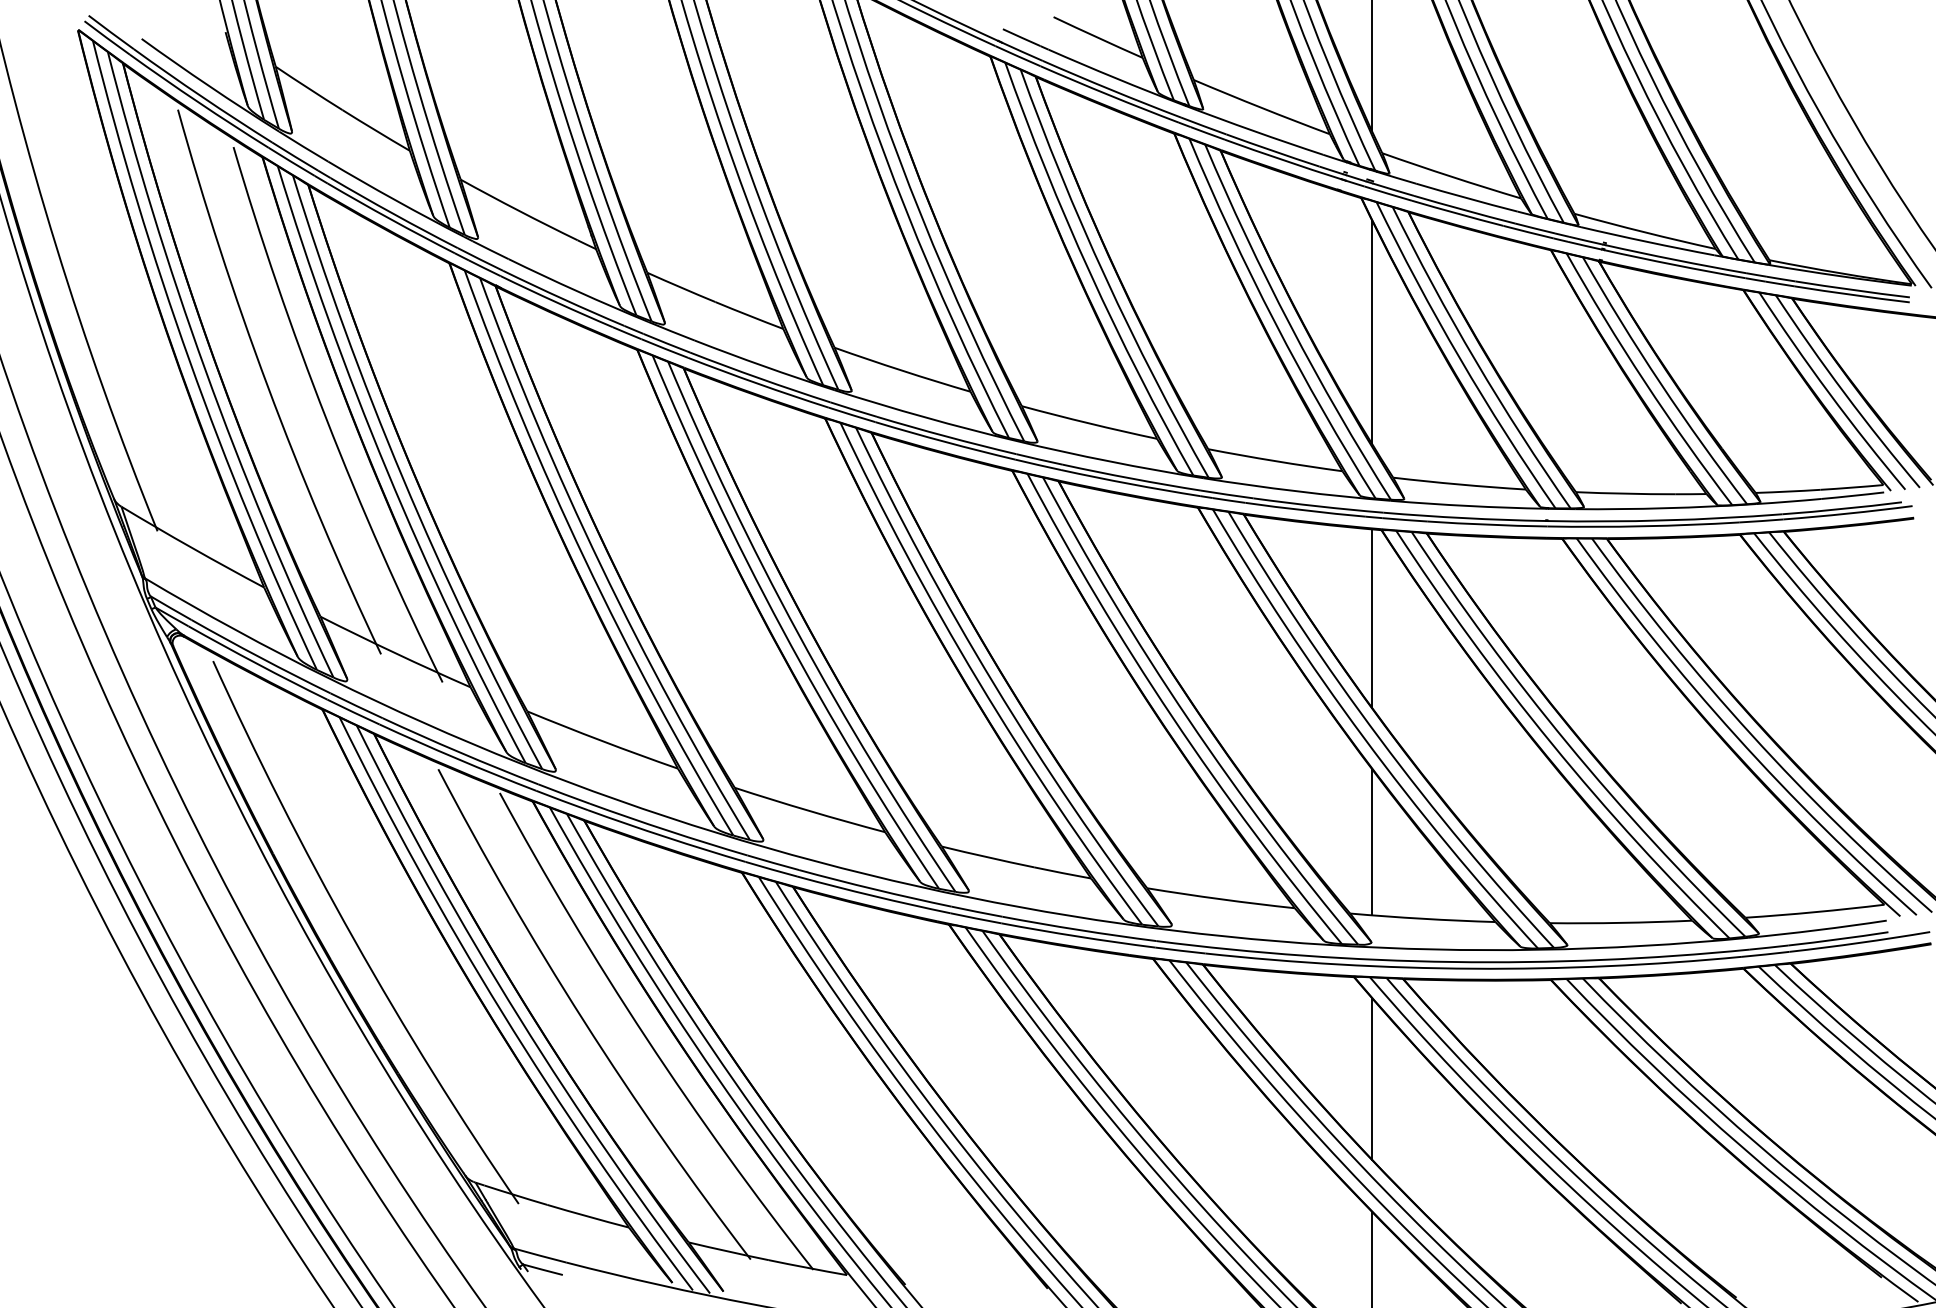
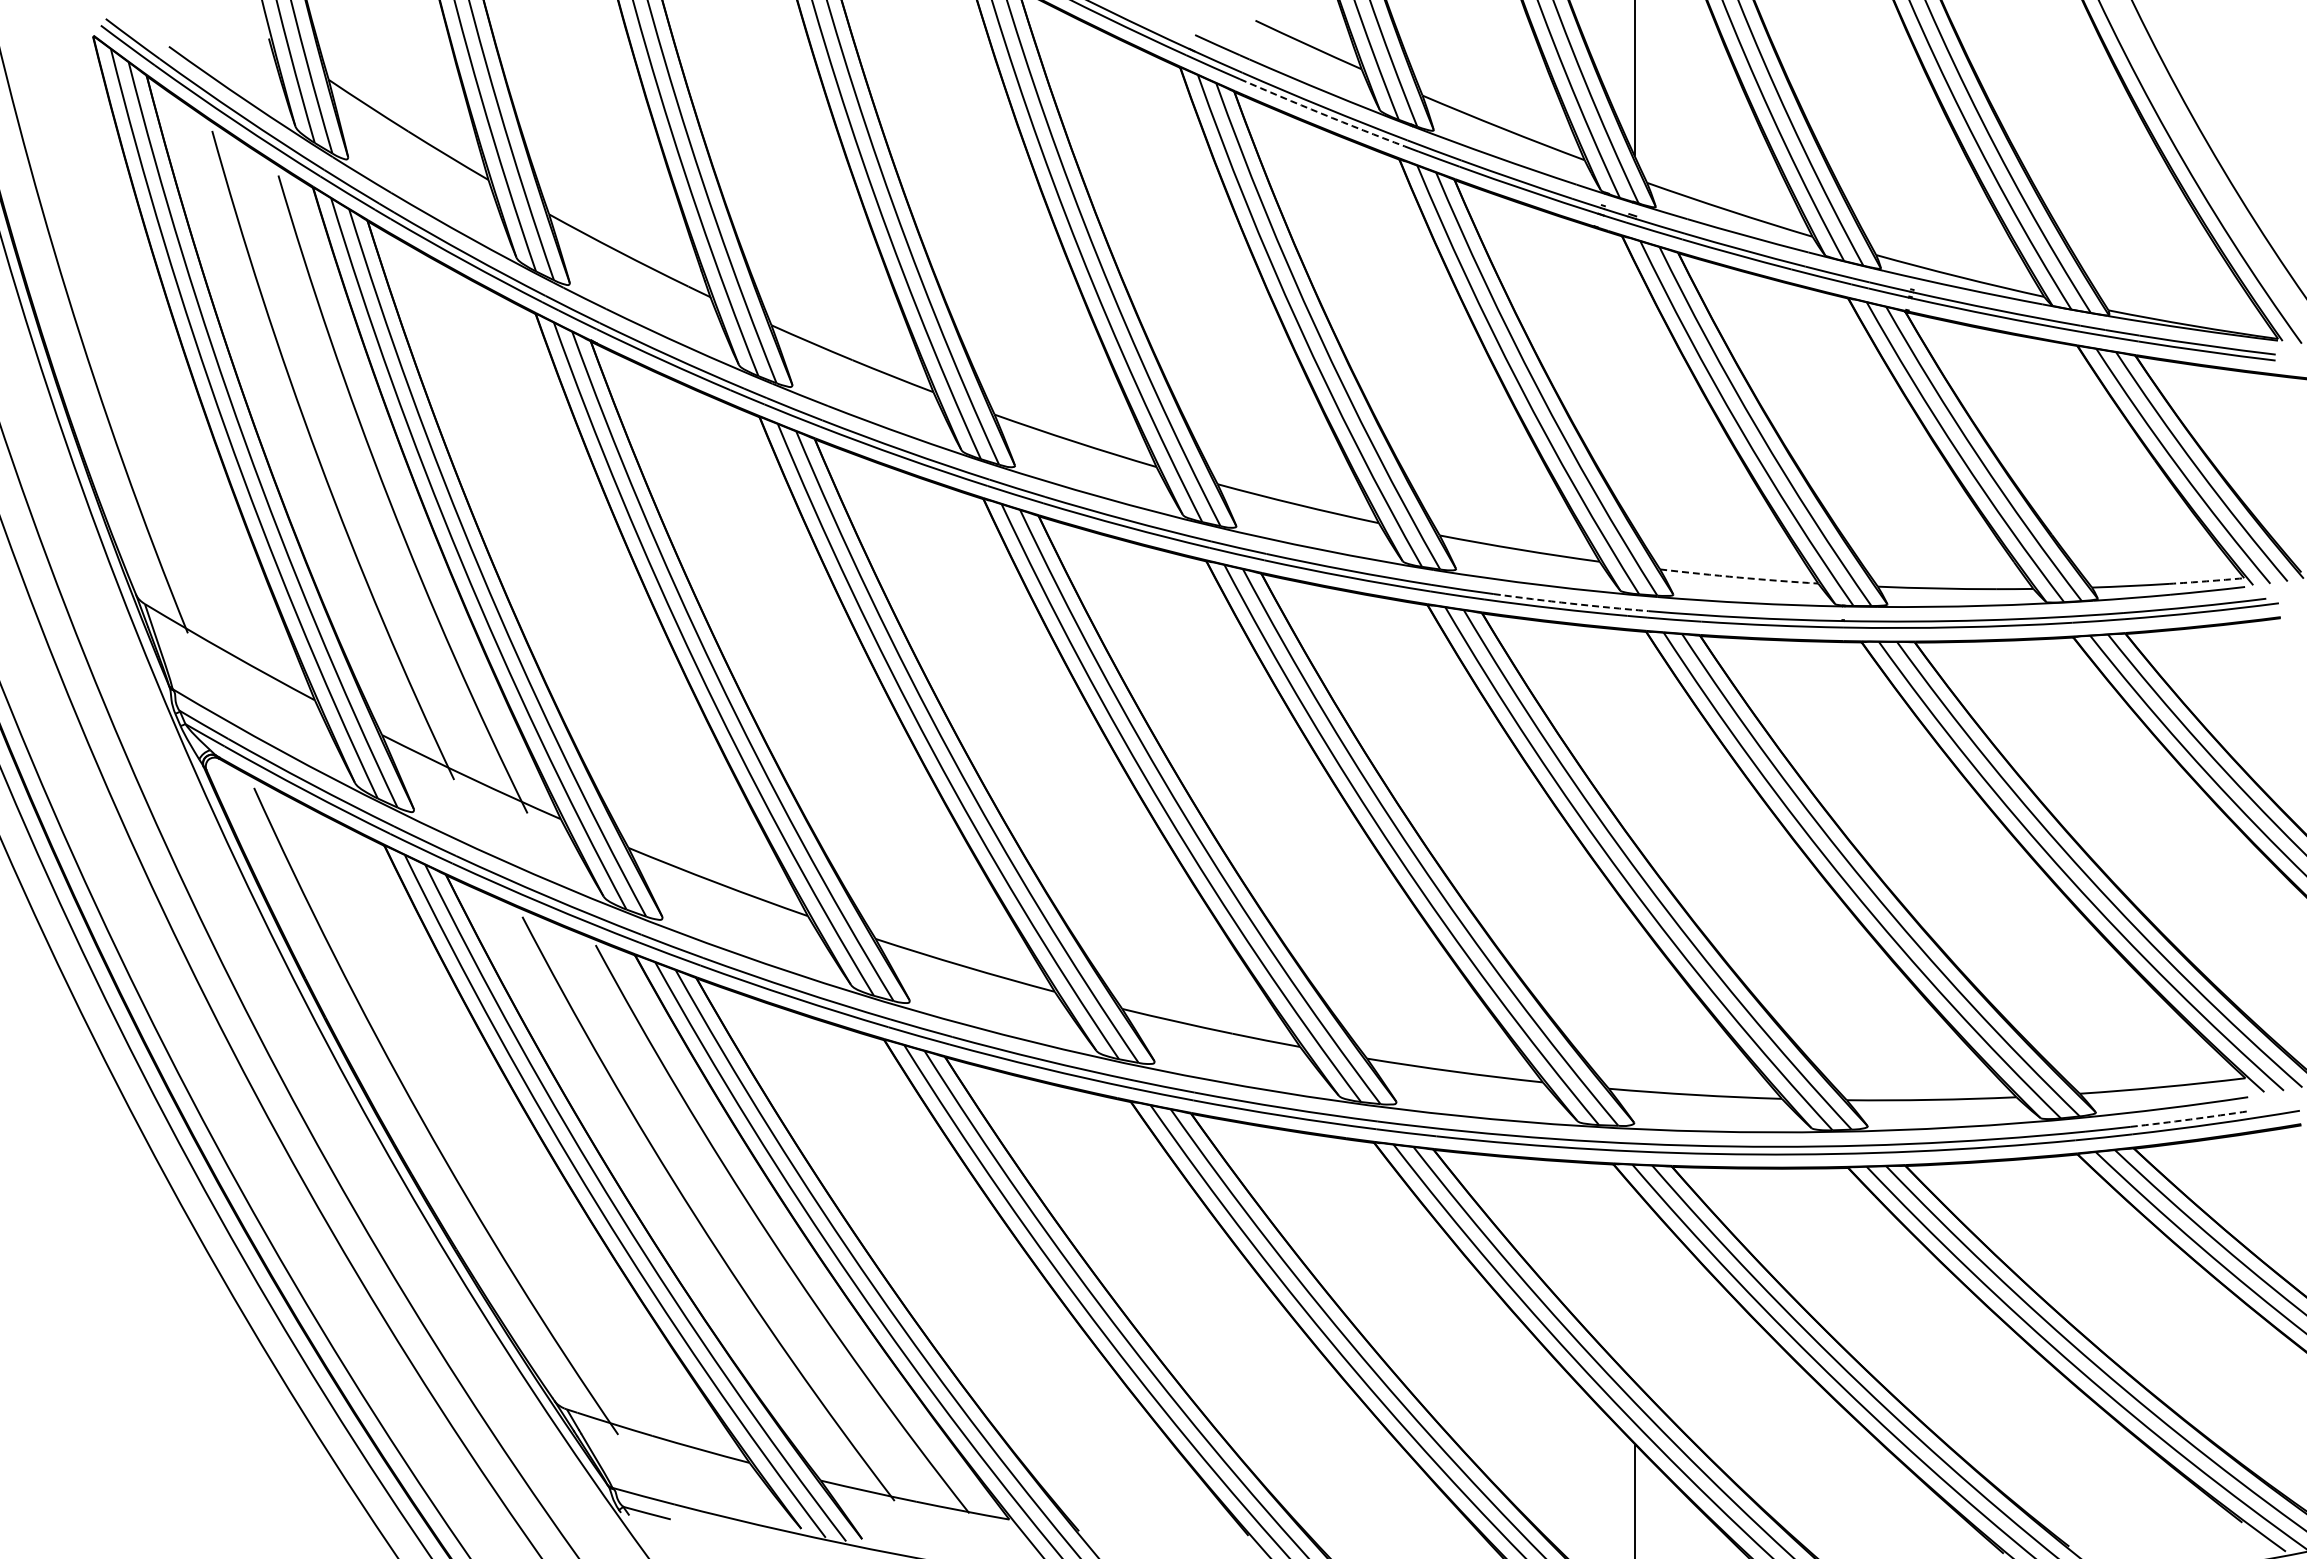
arc: (1109, 95) -> (1321, 113), solid -> dashed
line: (1372, 331) -> (1635, 395), removed
arc: (1459, 484) -> (1739, 577), solid -> dashed
arc: (1851, 487) -> (2206, 581), solid -> dashed
arc: (1317, 506) -> (1570, 603), solid -> dashed
line: (1372, 618) -> (1635, 737), removed
line: (1372, 842) -> (1635, 1003), removed
arc: (1838, 939) -> (2190, 1119), solid -> dashed
line: (1372, 1078) -> (1635, 1285), removed

